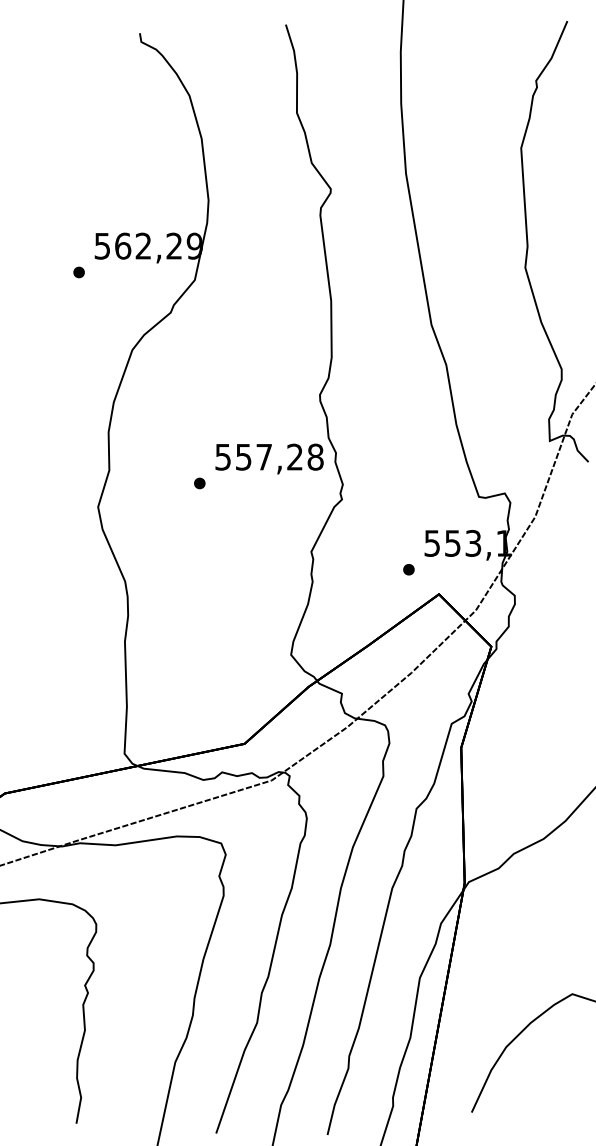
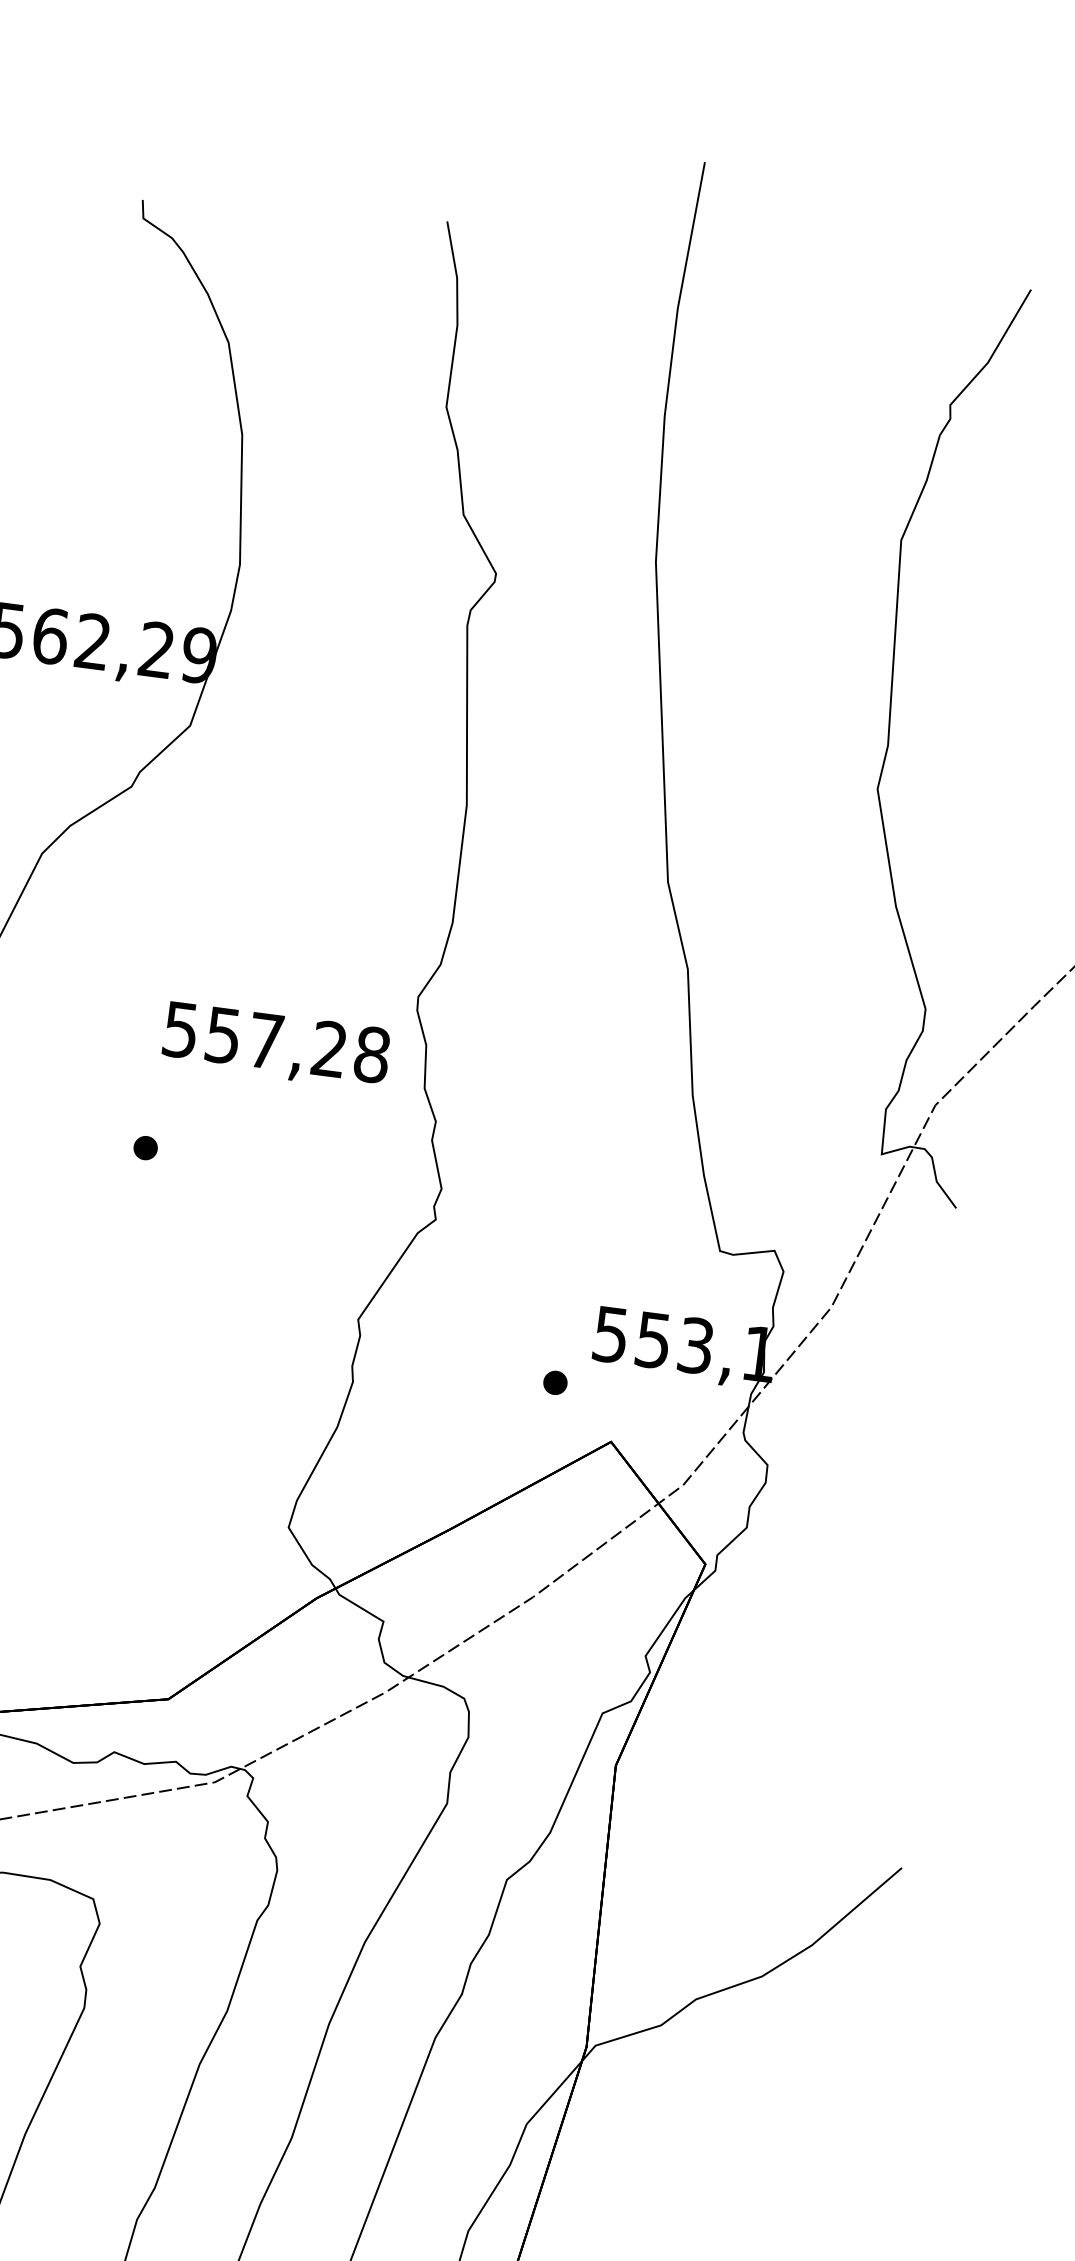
text: (269, 458) -> (276, 1045), moved

